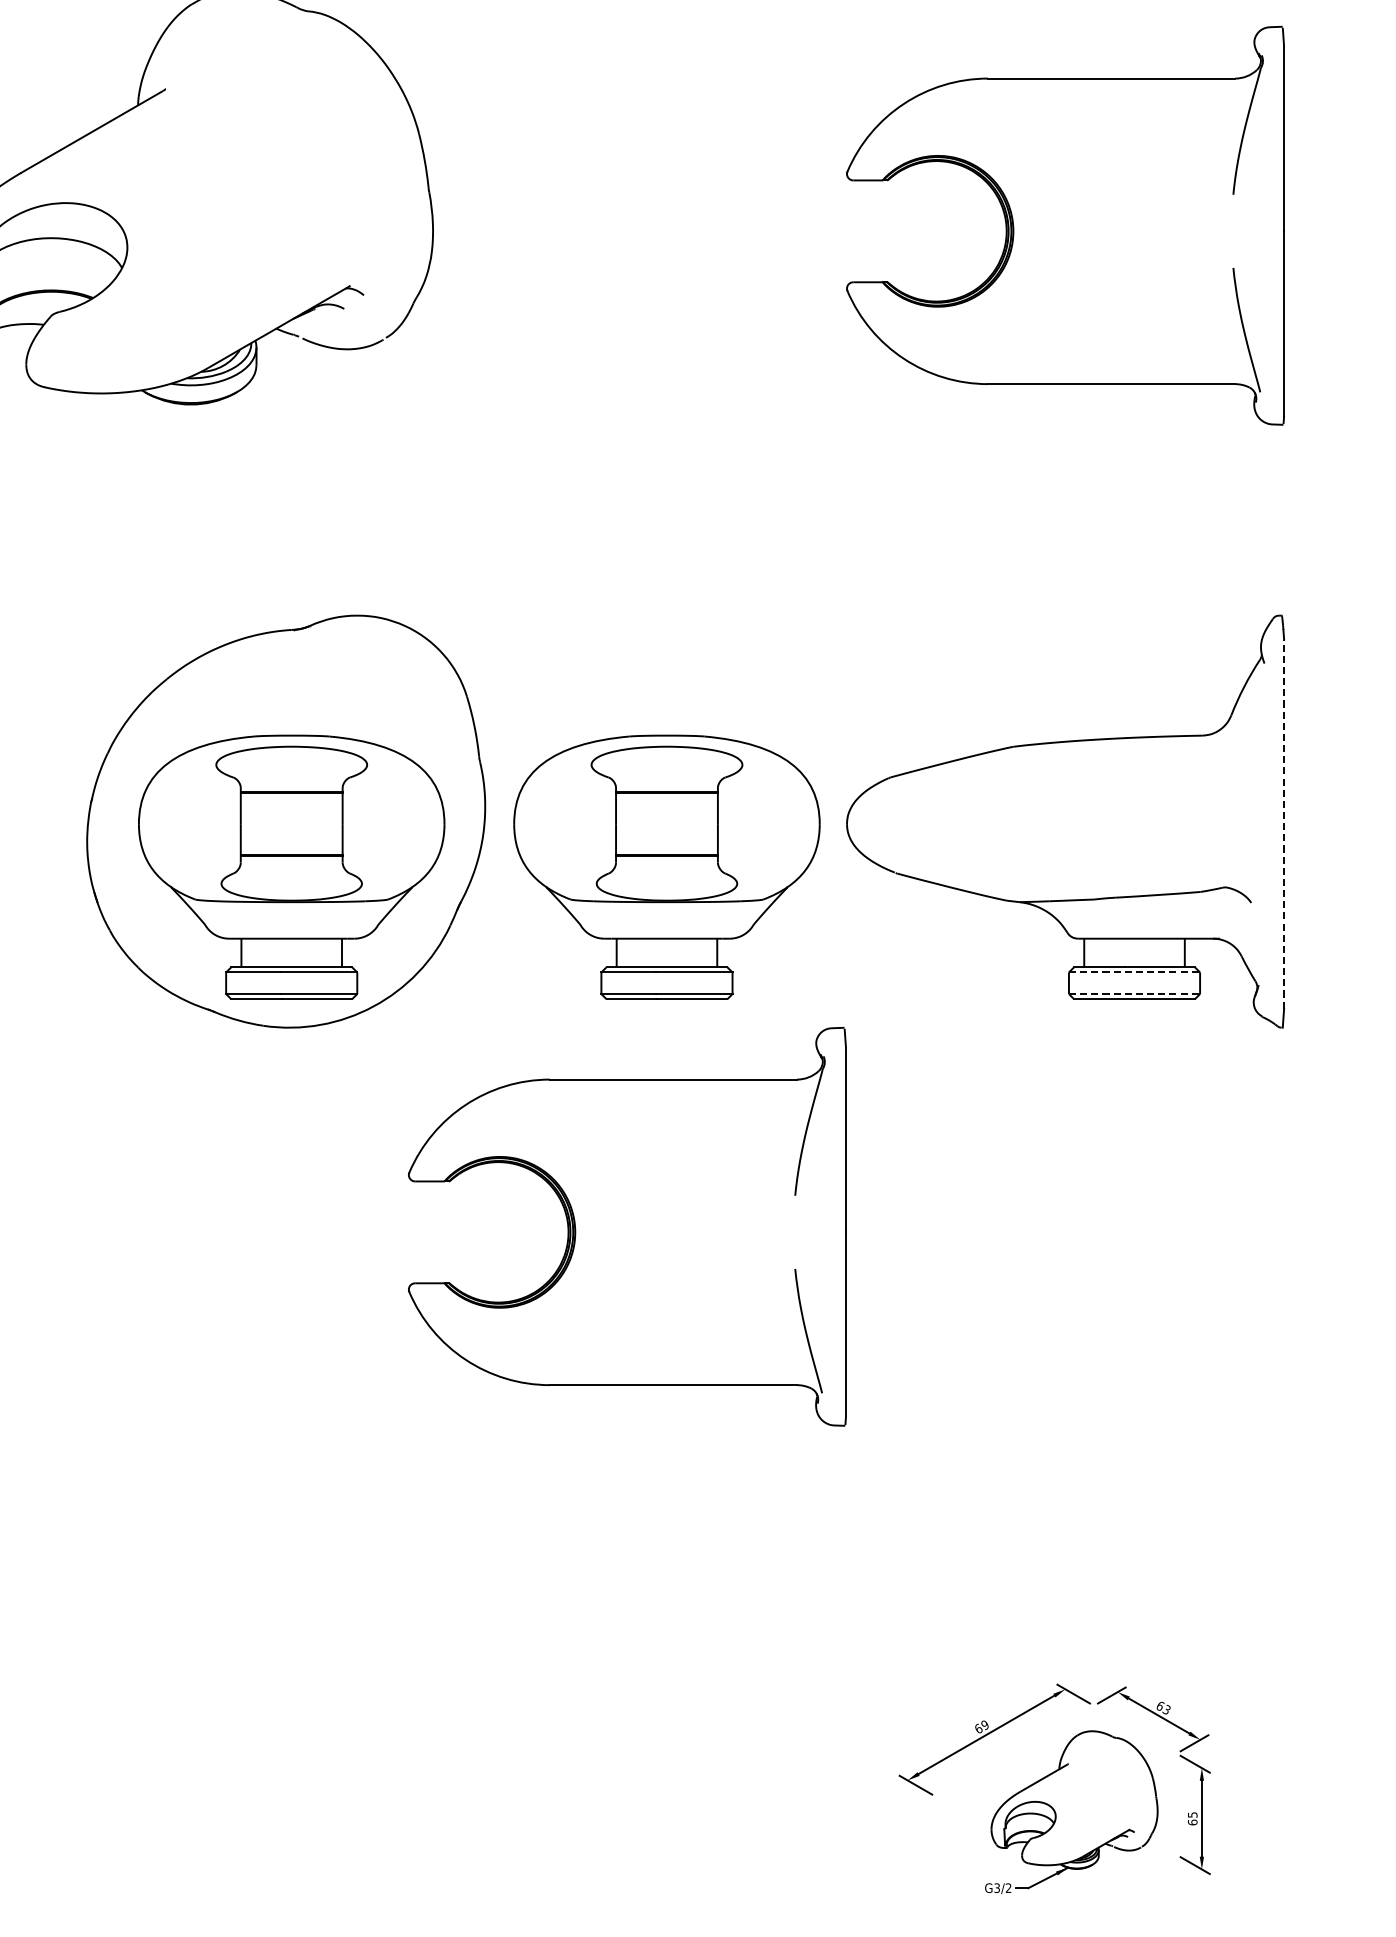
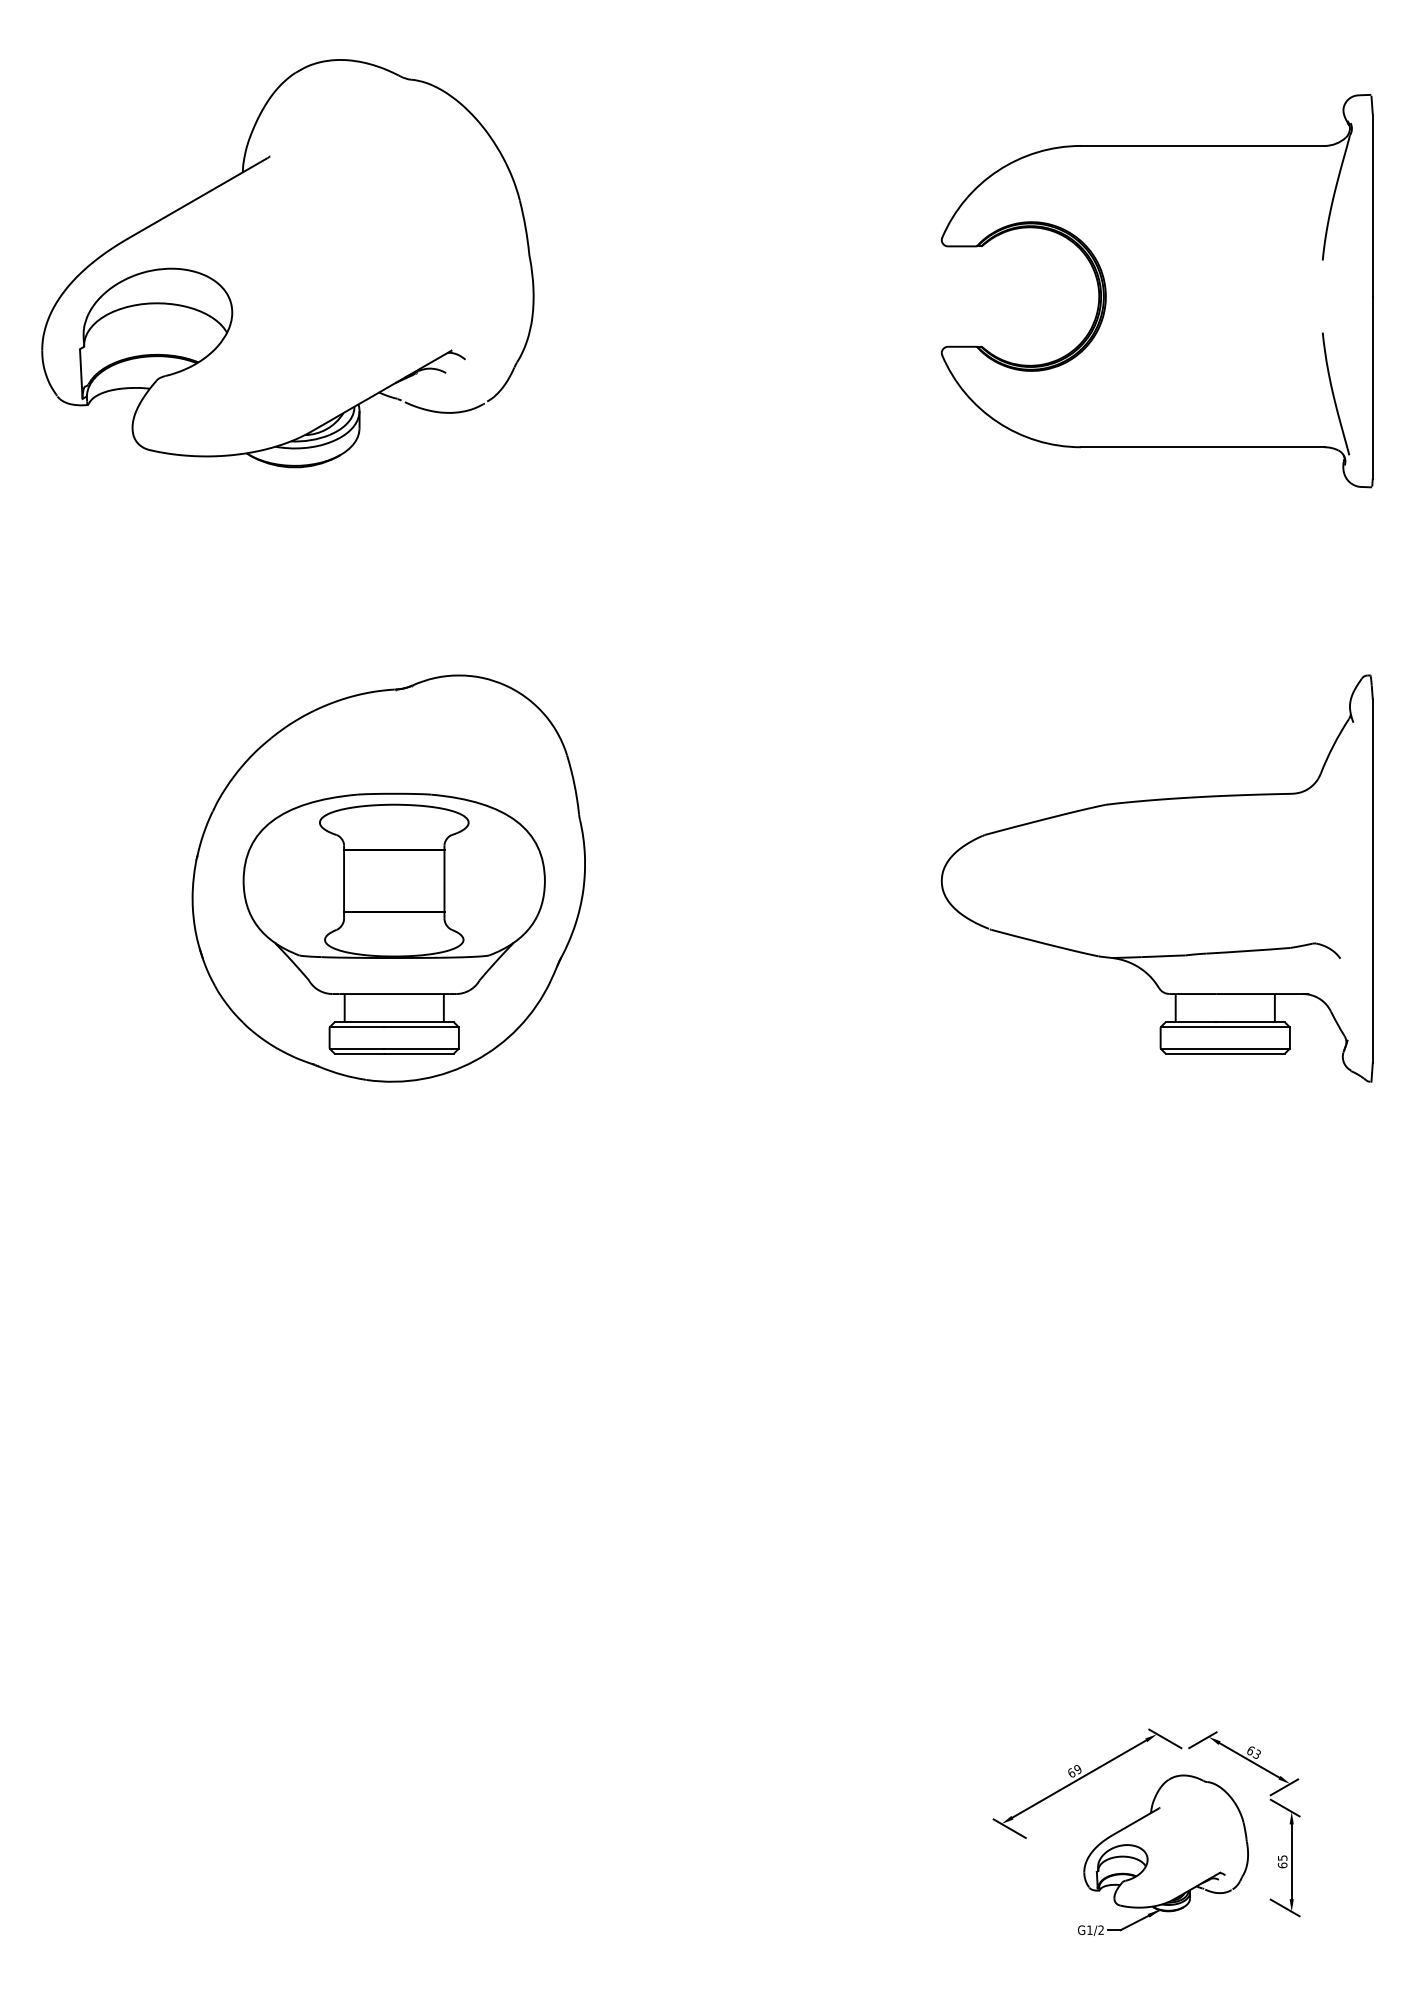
line: (1283, 823) -> (1372, 880), dashed -> solid
part: (666, 867) -> (763, 923), removed
line: (1134, 972) -> (1225, 1027), dashed -> solid
line: (1134, 993) -> (1225, 1048), dashed -> solid
part: (626, 1227) -> (724, 1278), removed
text: (996, 1887) -> (1089, 1929), G3/2 -> G1/2

